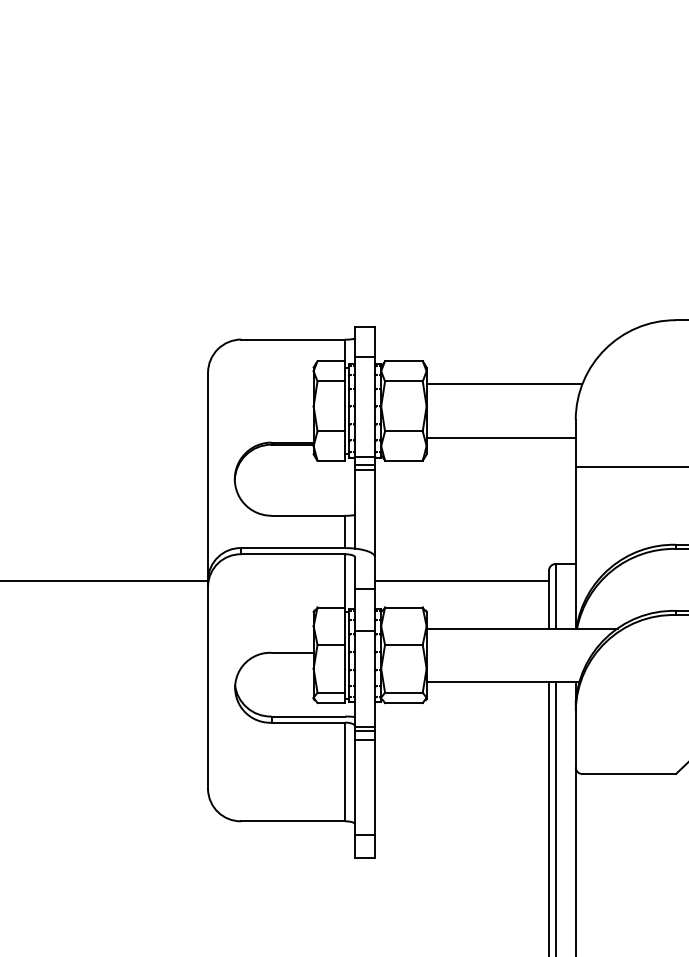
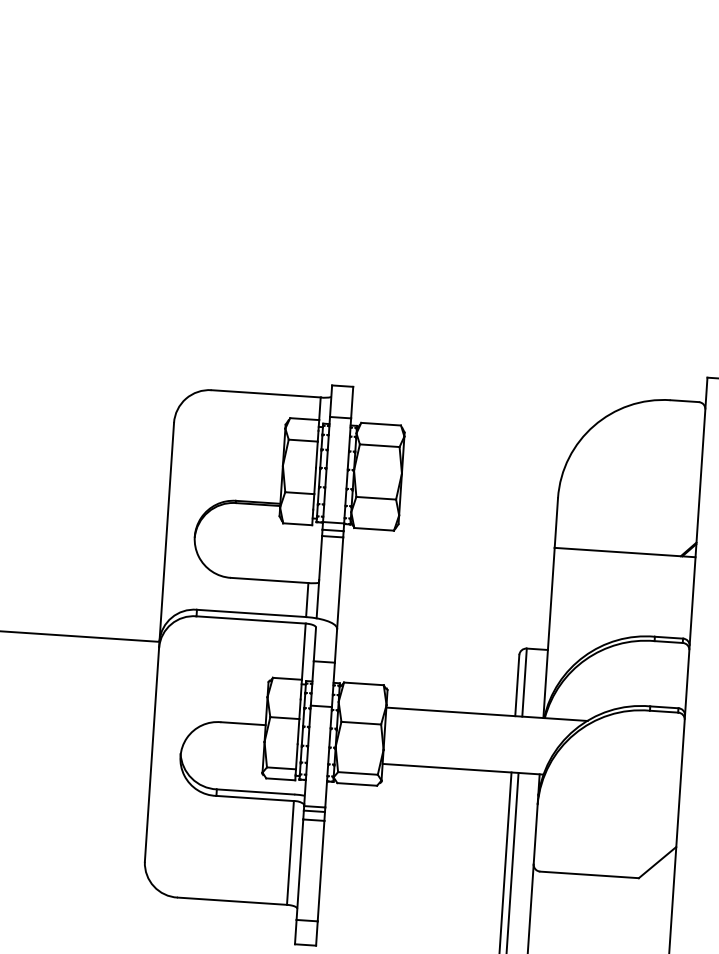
line: (504, 384) -> (485, 455), removed
line: (500, 437) -> (477, 511), removed
line: (461, 580) -> (426, 659), removed

